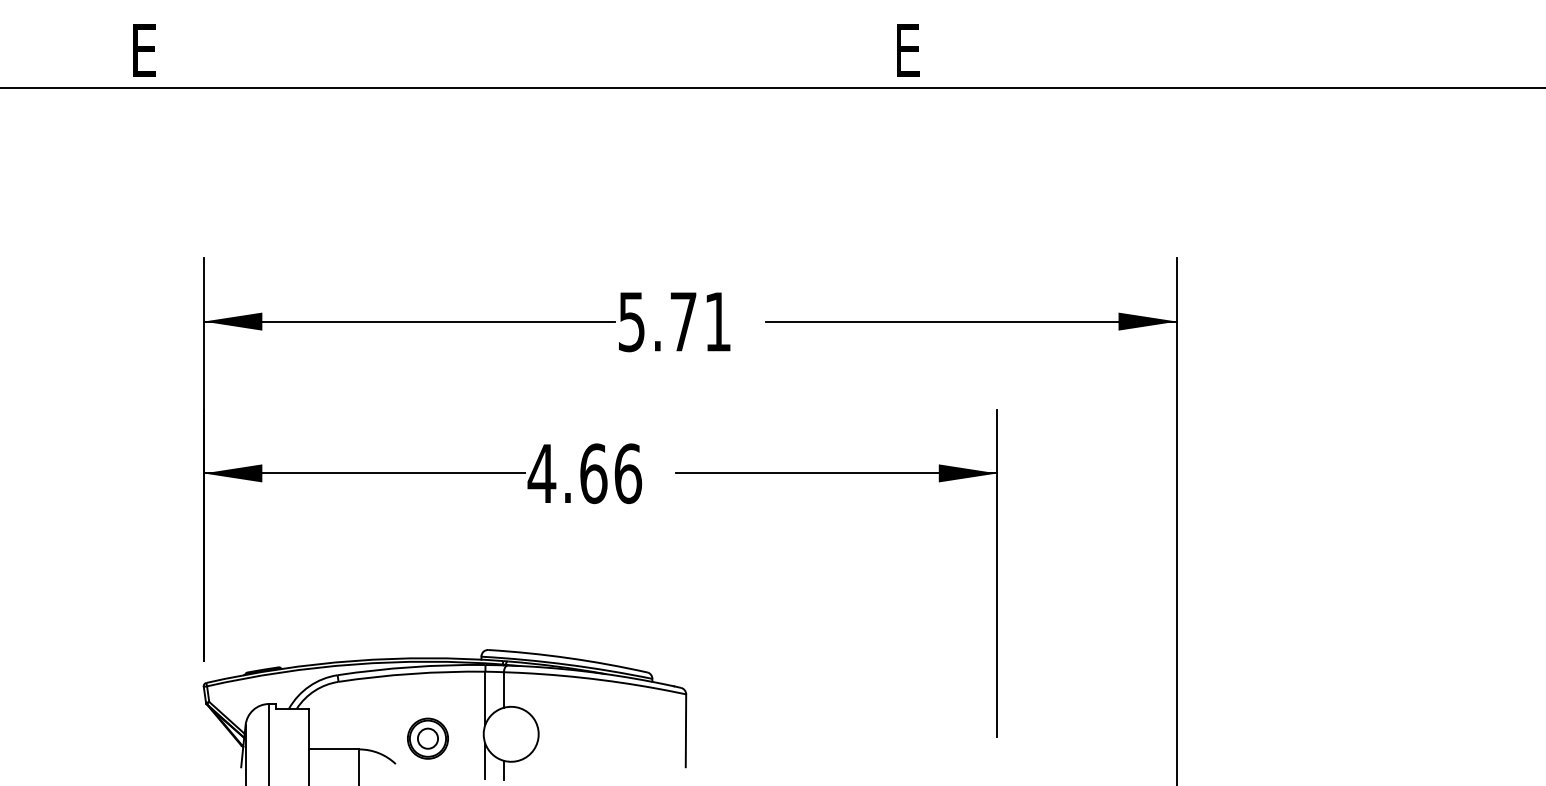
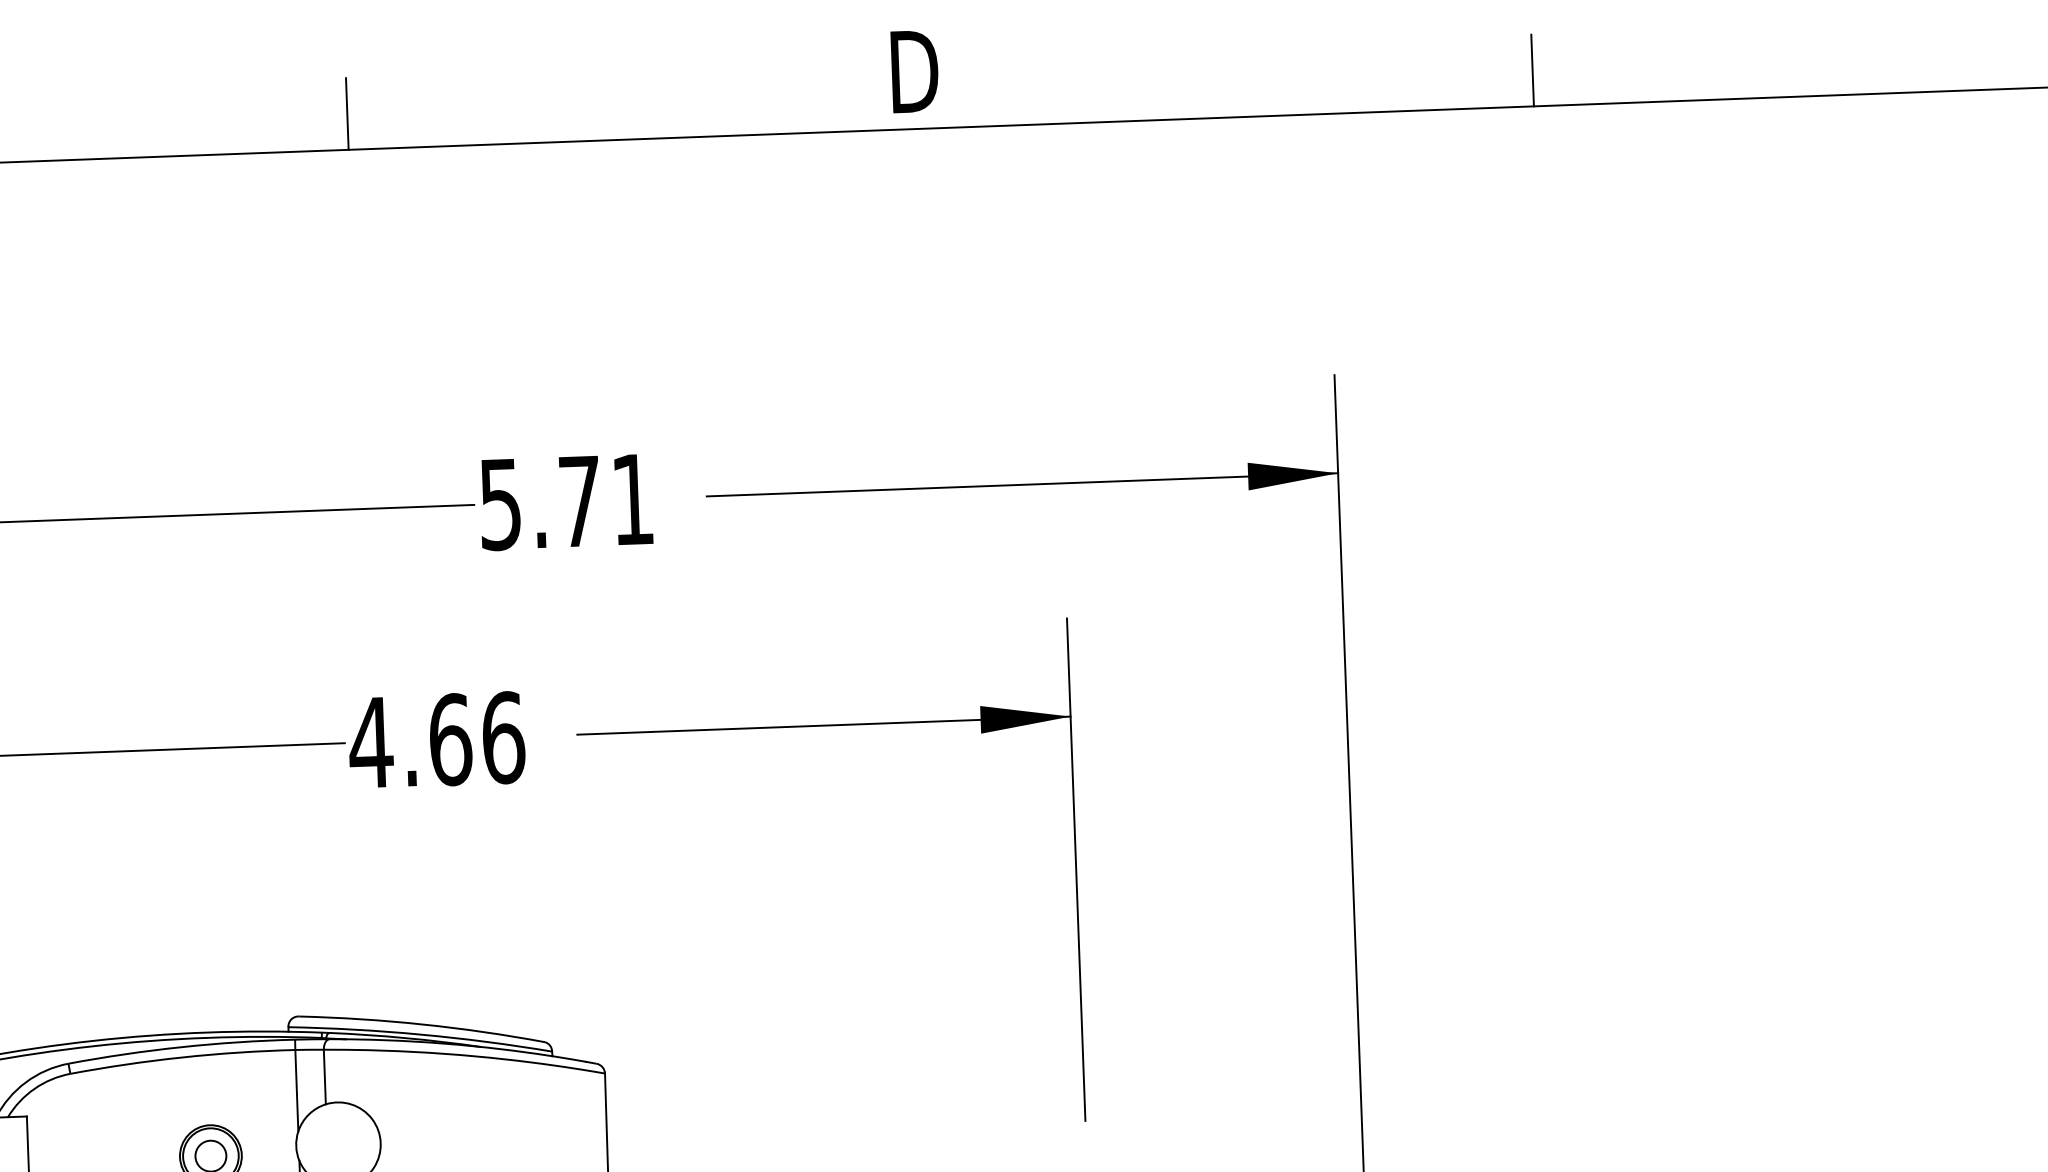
text: (911, 49) -> (914, 70), E -> D
line: (541, 64) -> (347, 114), added
line: (1313, 64) -> (1533, 70), added

